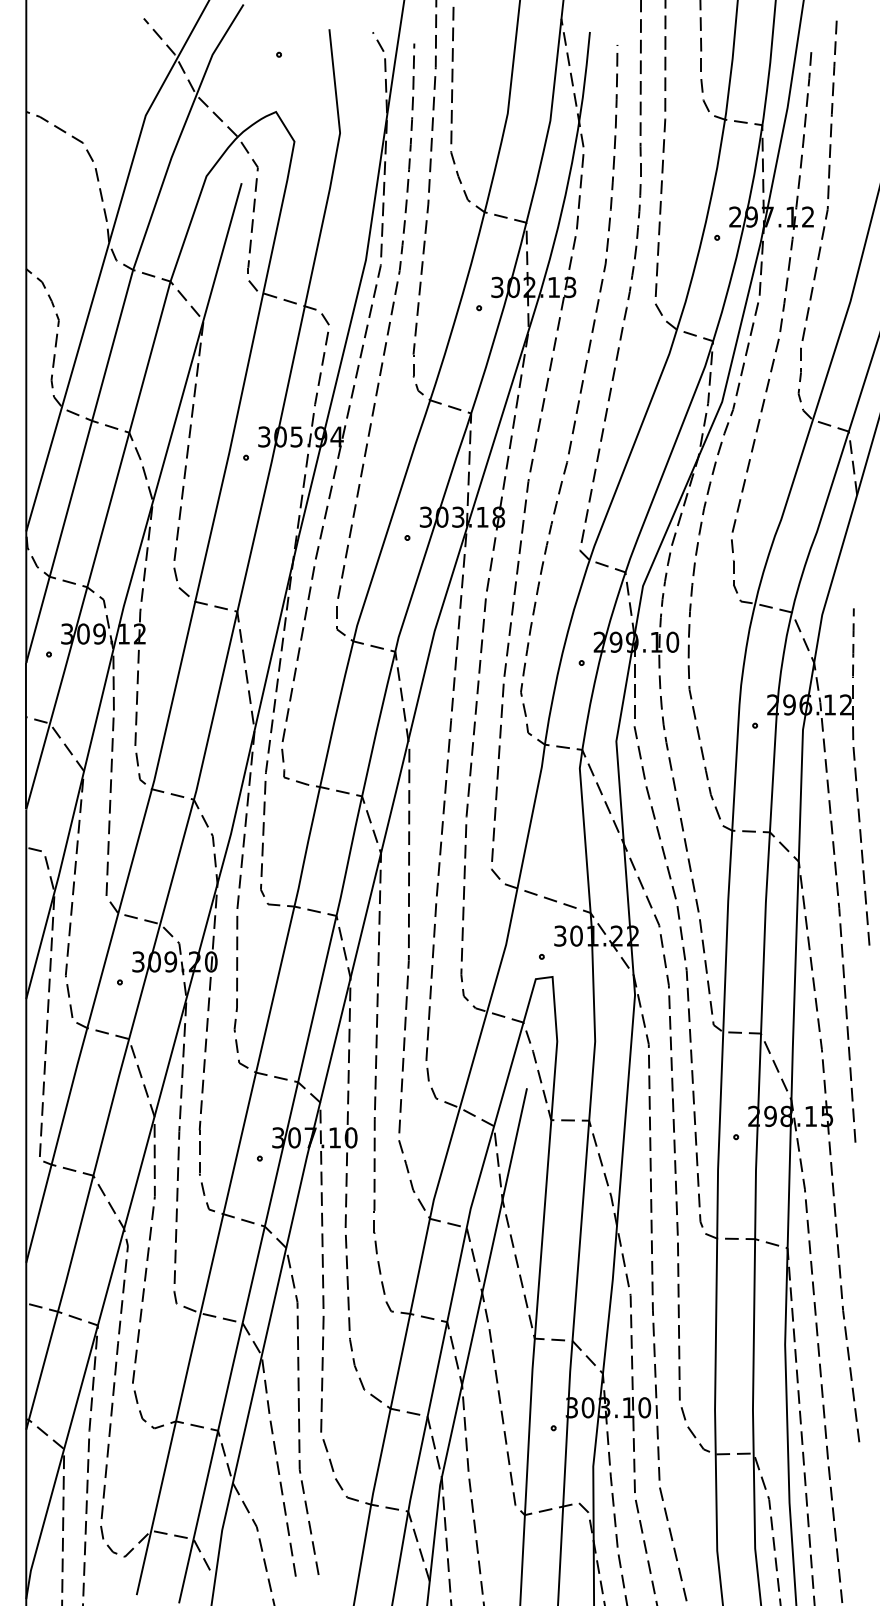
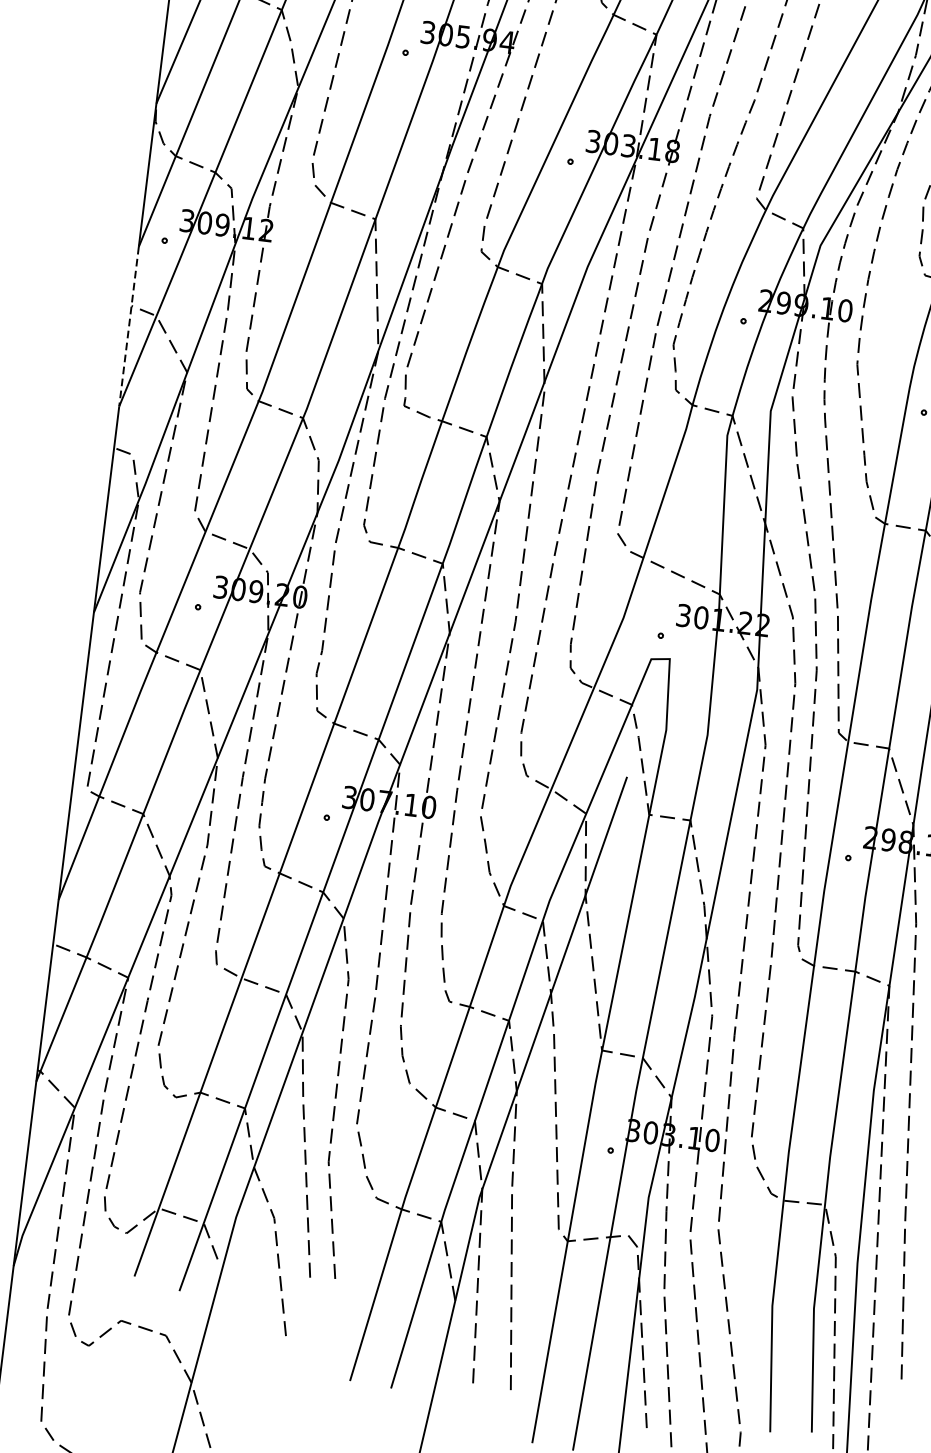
line: (26, 736) -> (129, 326), solid -> dashed

